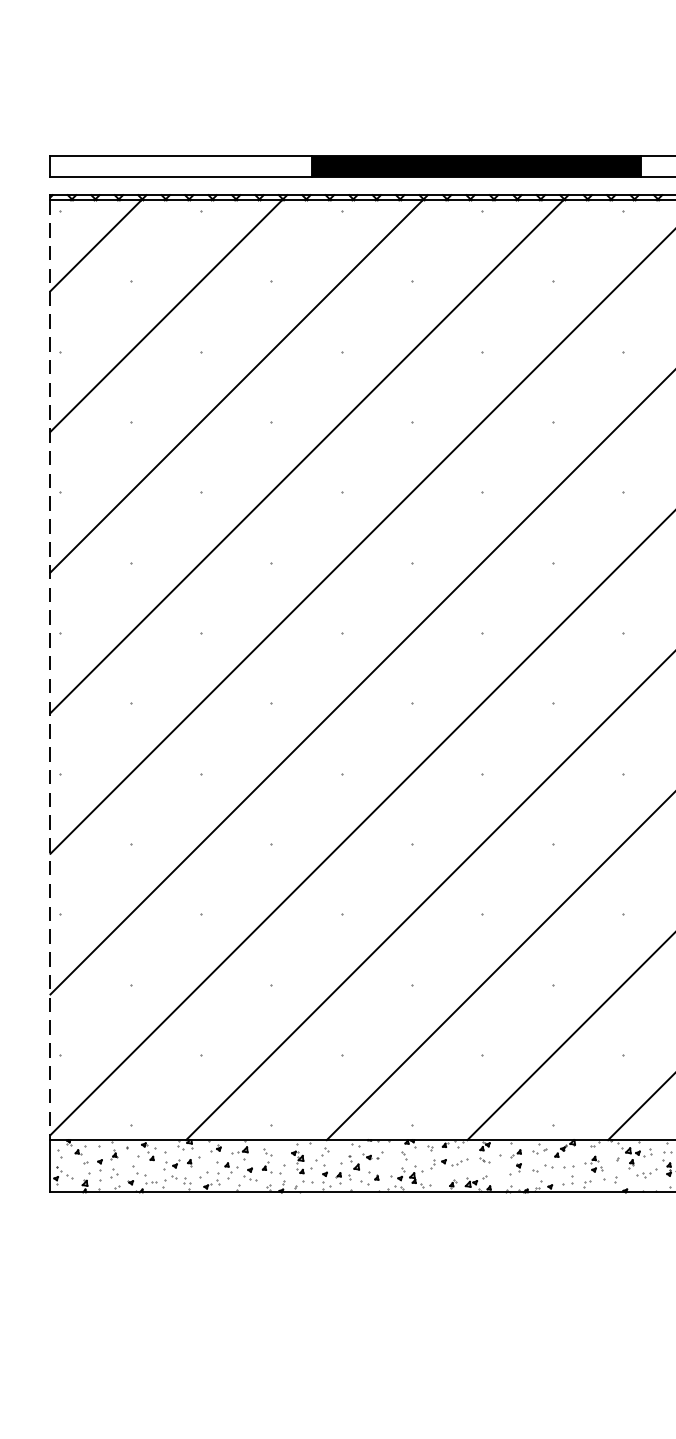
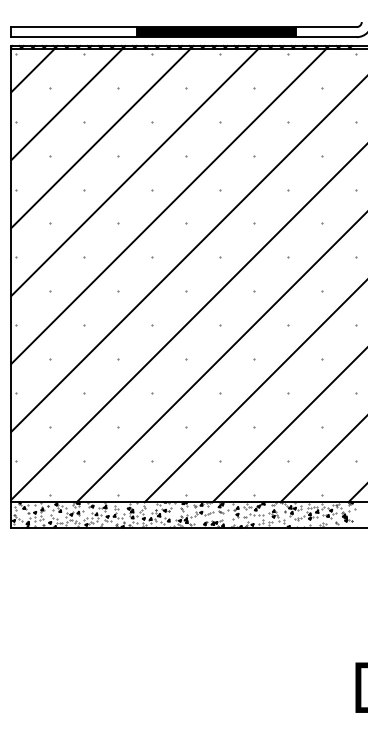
line: (51, 670) -> (11, 275), dashed -> solid

